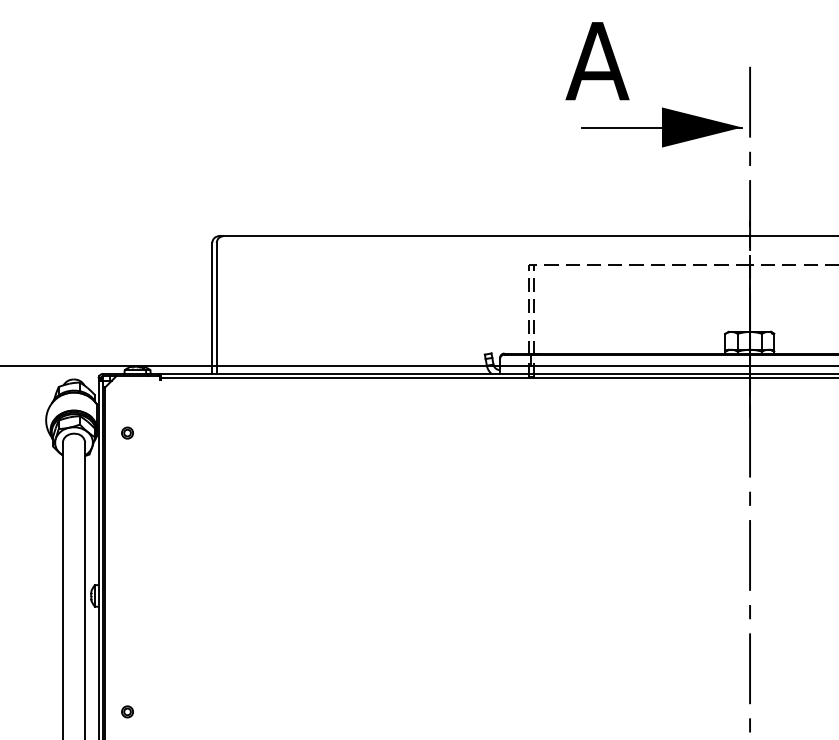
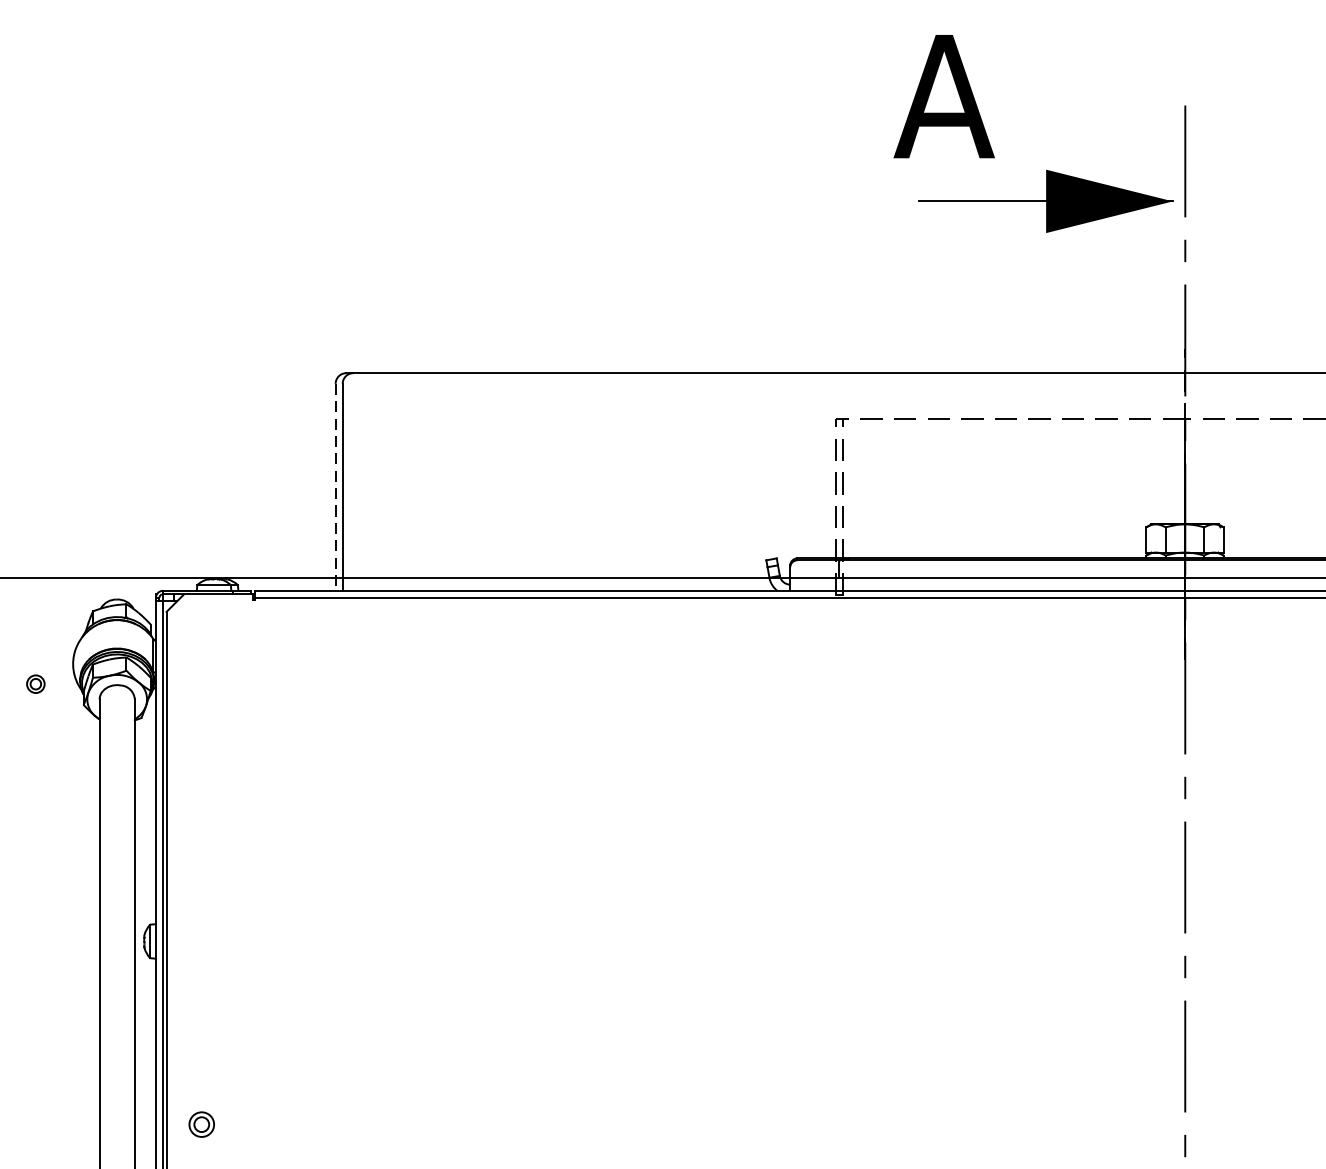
line: (212, 308) -> (335, 487), solid -> dashed
part: (127, 432) -> (35, 683), moved
part: (127, 711) -> (201, 1124), size x1.4

